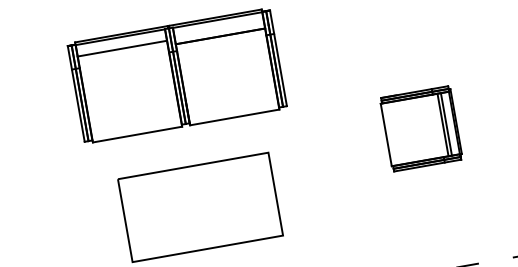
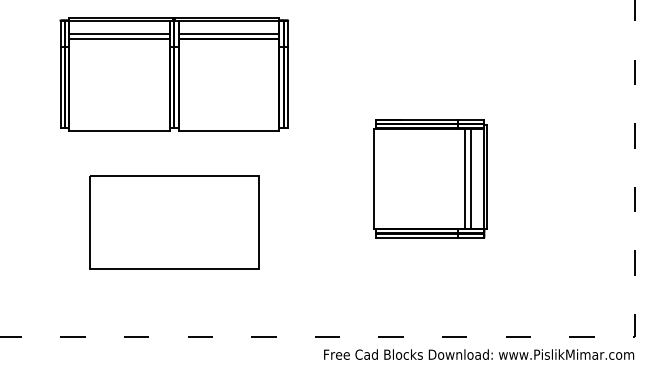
line: (219, 31) -> (228, 33), added
line: (123, 53) -> (119, 39), added
part: (421, 128) -> (430, 178), size x1.43

